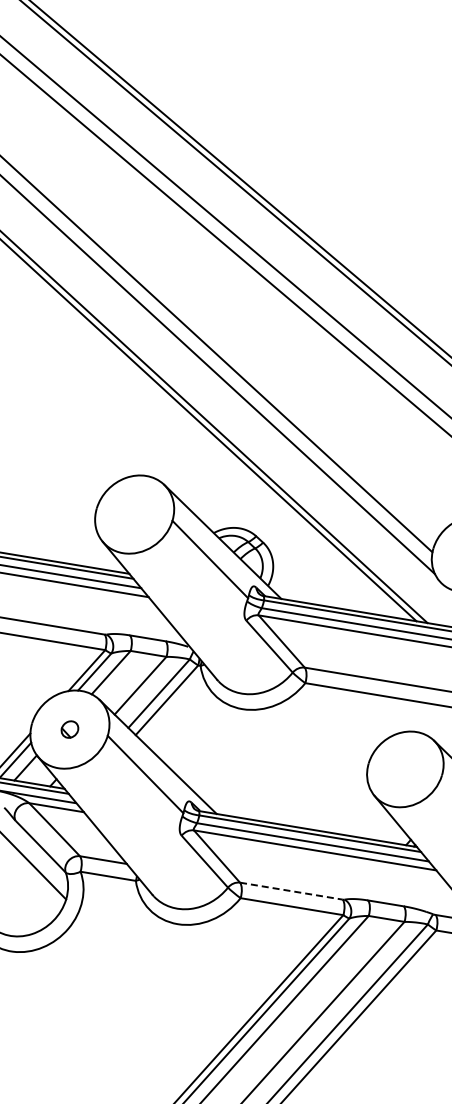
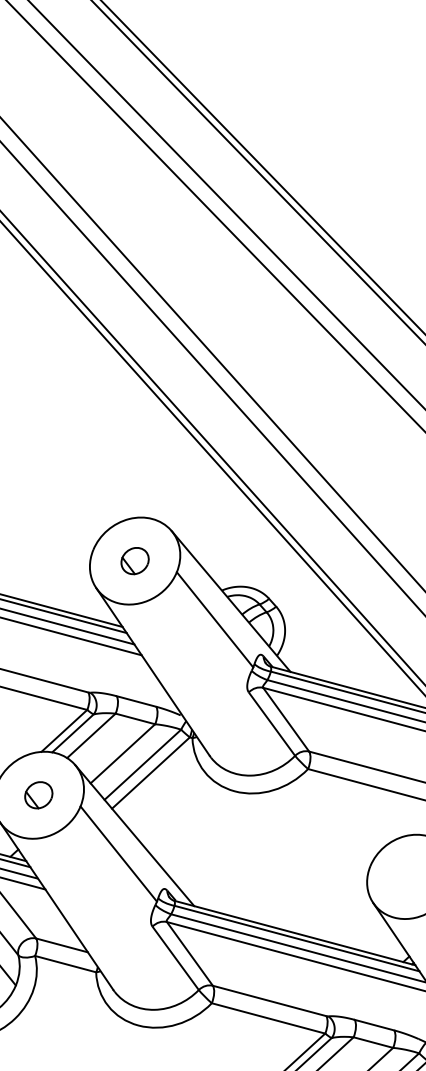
part: (134, 514) -> (134, 560), added
part: (69, 729) -> (38, 795), size x1.43
line: (291, 891) -> (269, 1001), dashed -> solid

